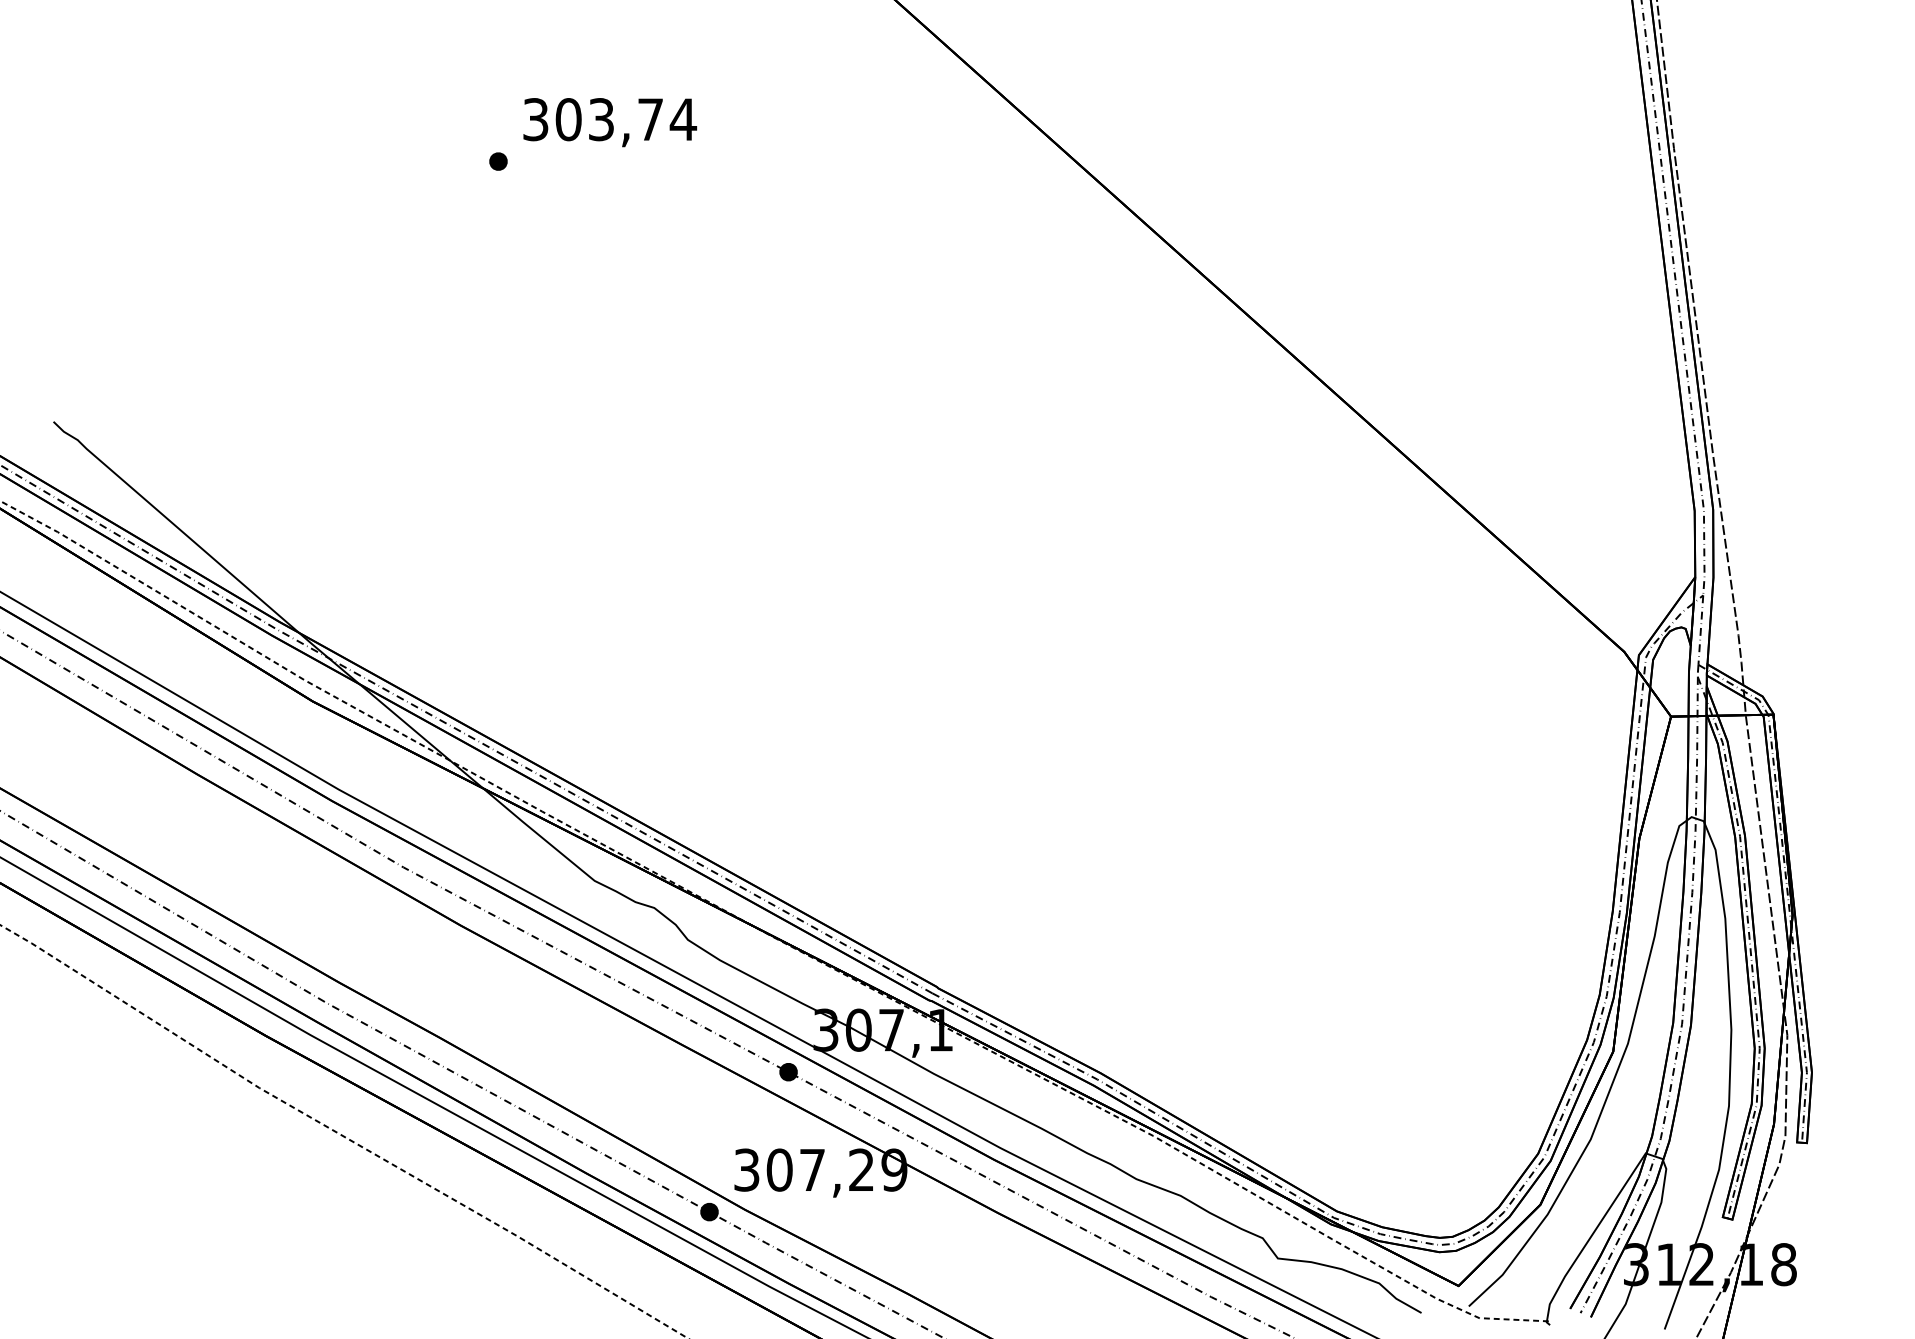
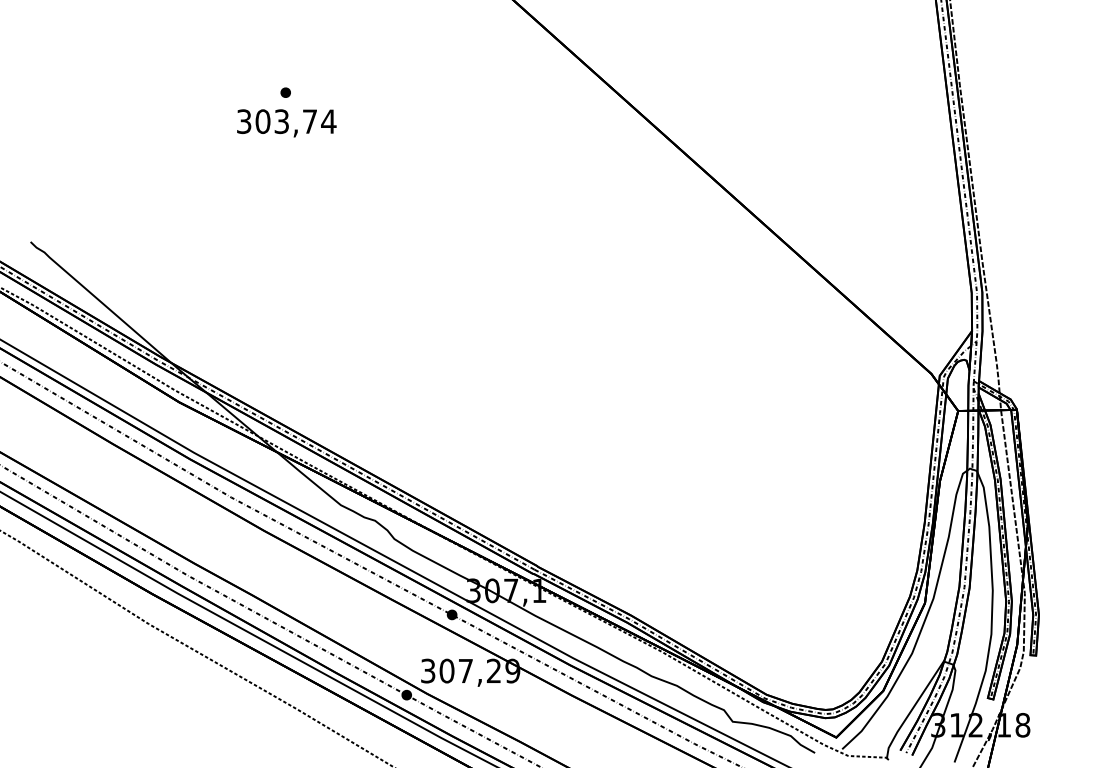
text: (609, 122) -> (286, 123), moved

